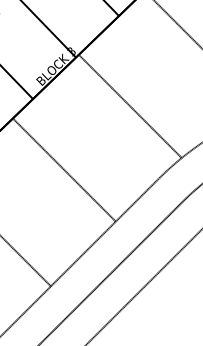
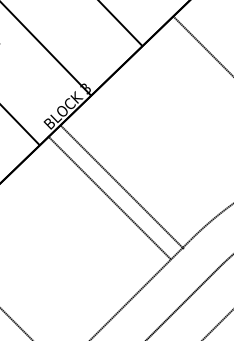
line: (129, 106) -> (121, 187), moved
line: (63, 169) -> (108, 197), moved

